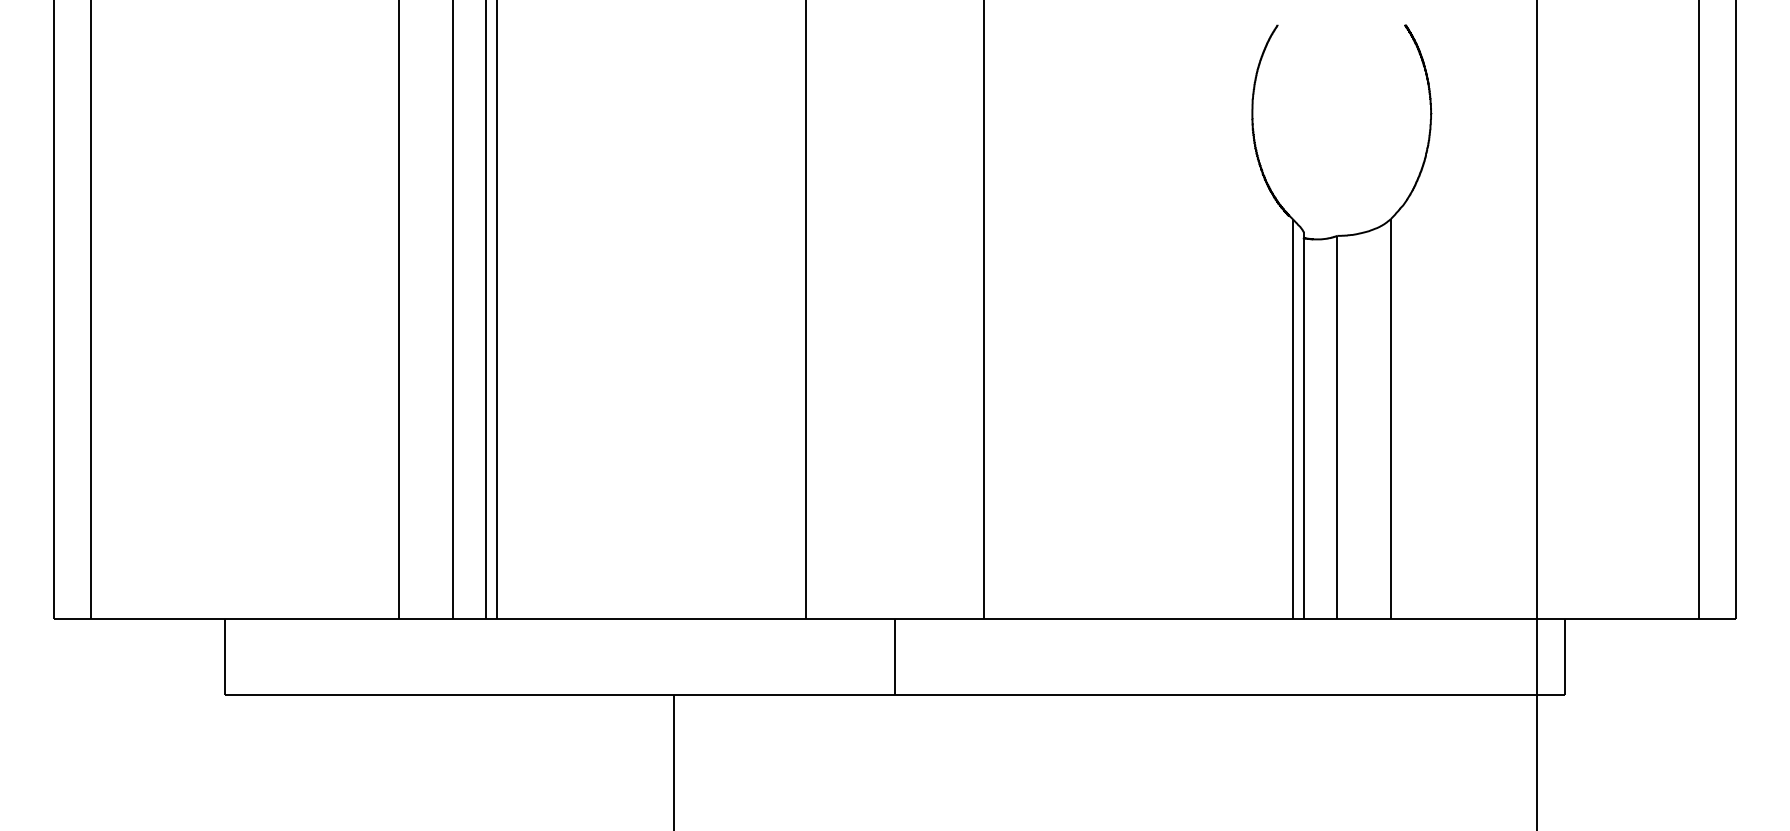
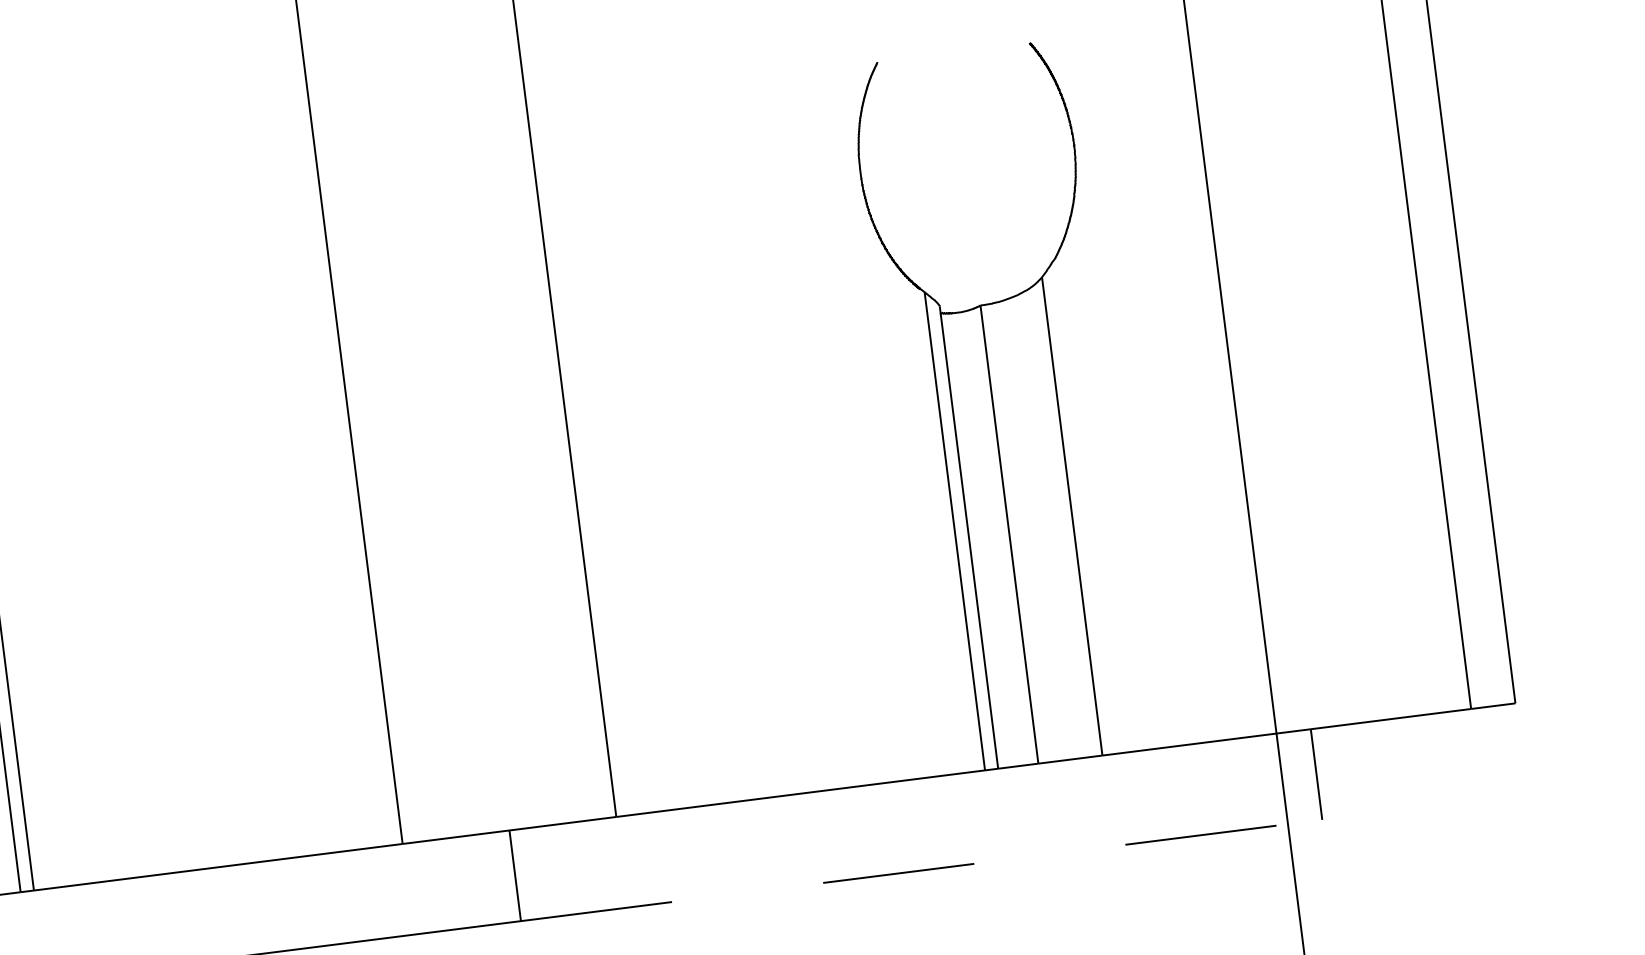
line: (1230, 694) -> (922, 870), solid -> dashed

